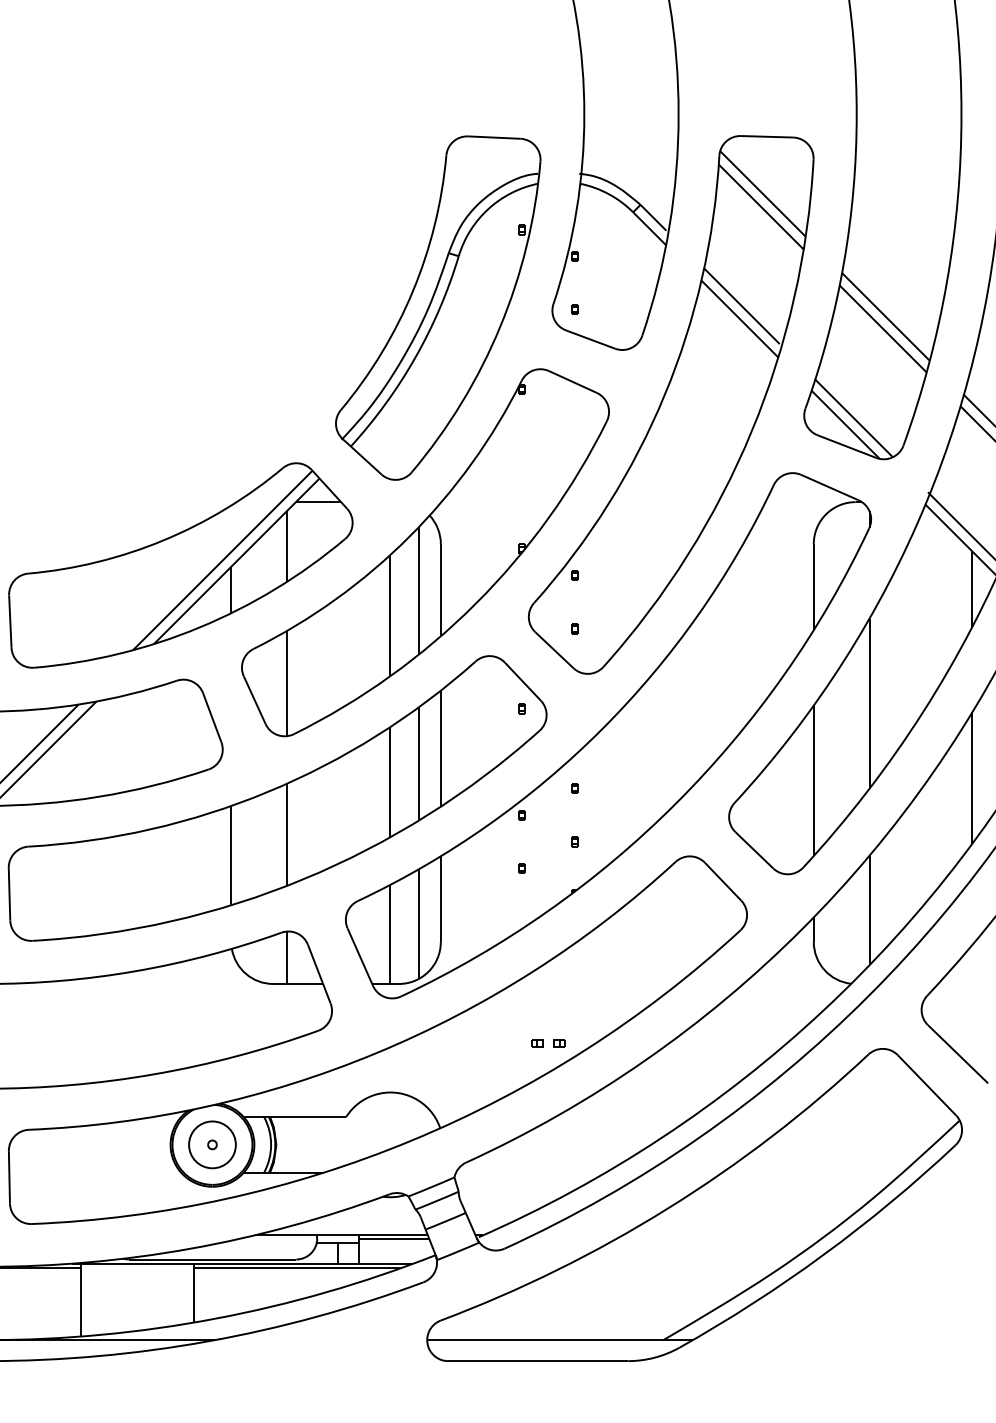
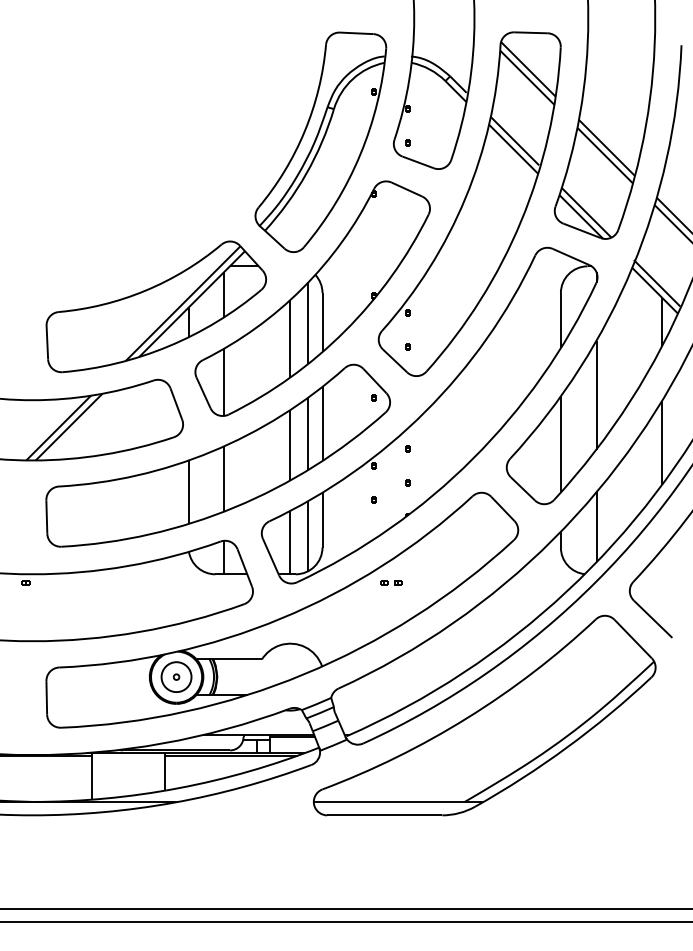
part: (548, 1042) -> (391, 582), moved

